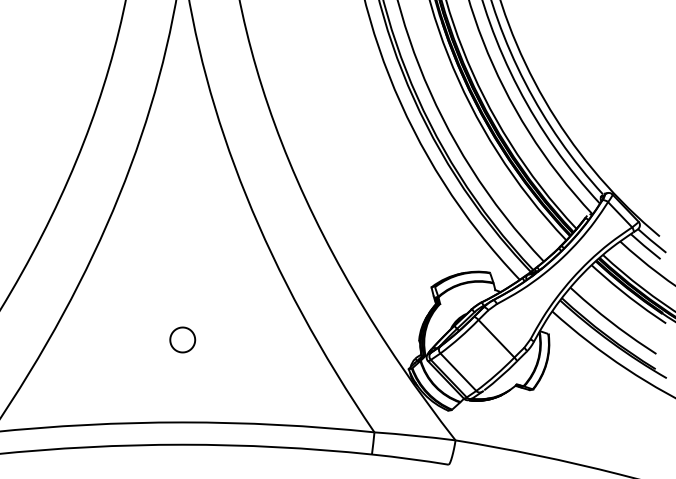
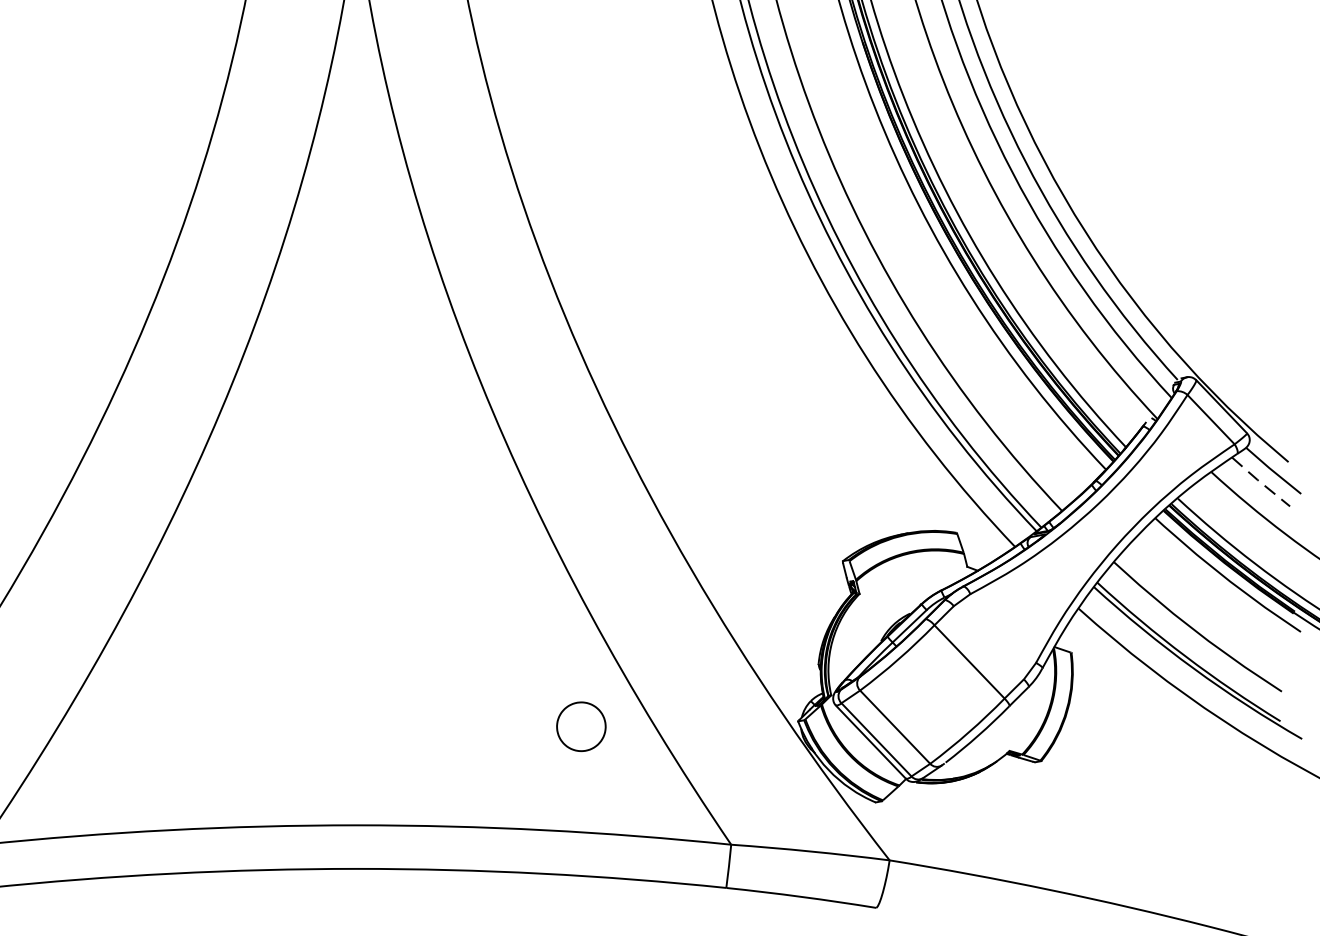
line: (645, 246) -> (1260, 481), solid -> dashed
part: (182, 339) -> (580, 725), moved

